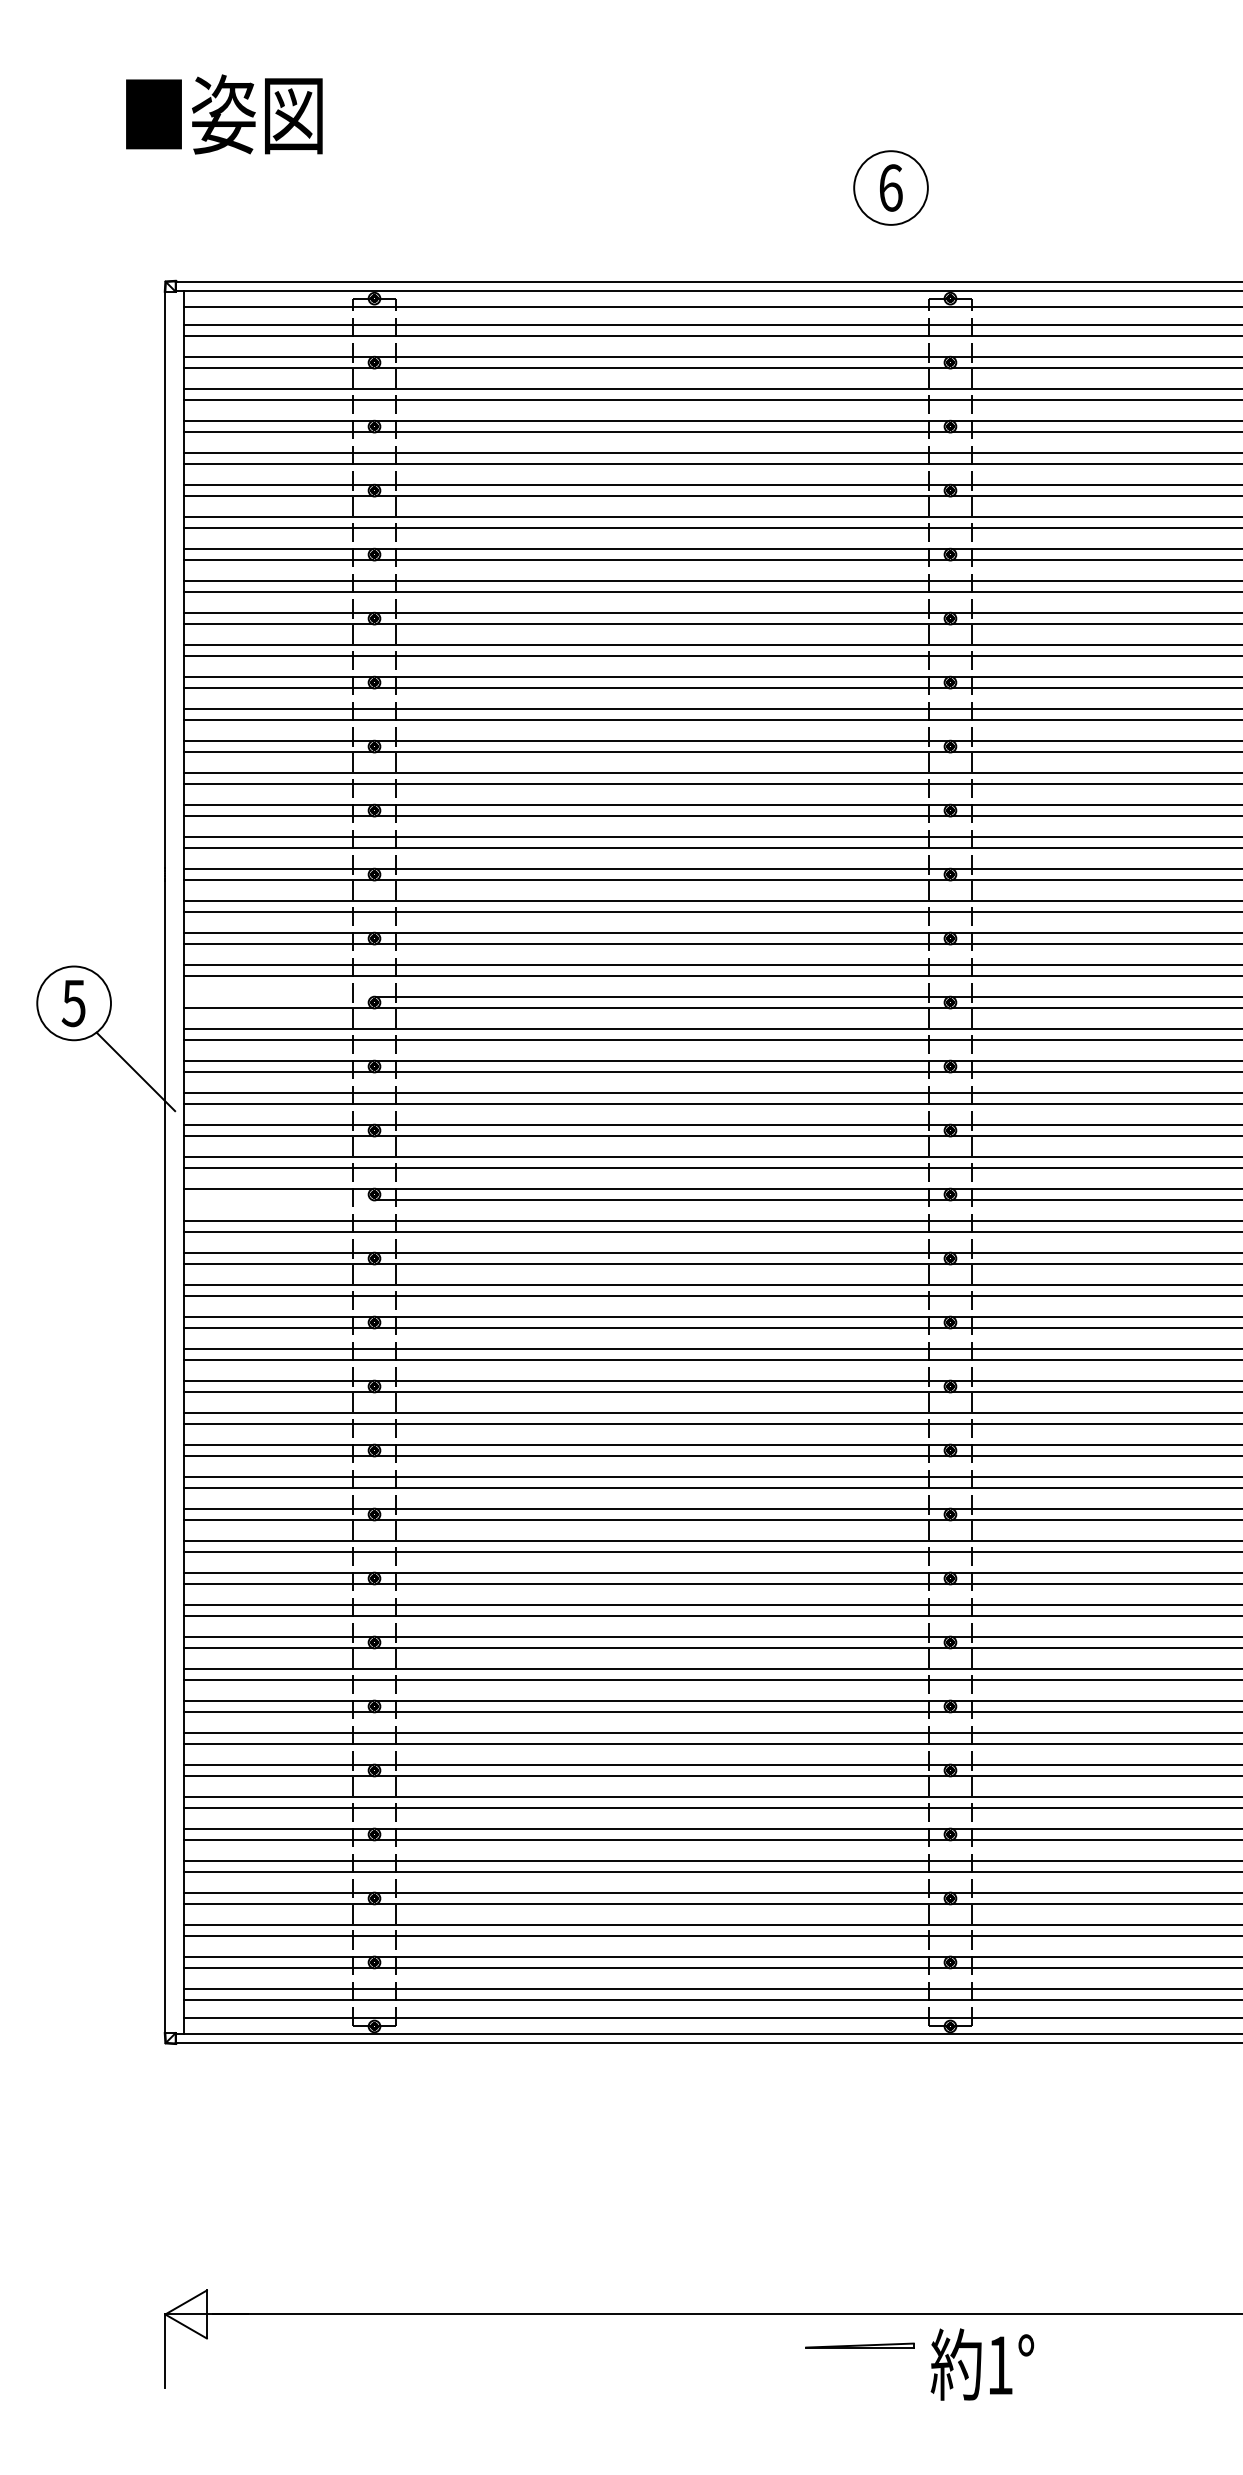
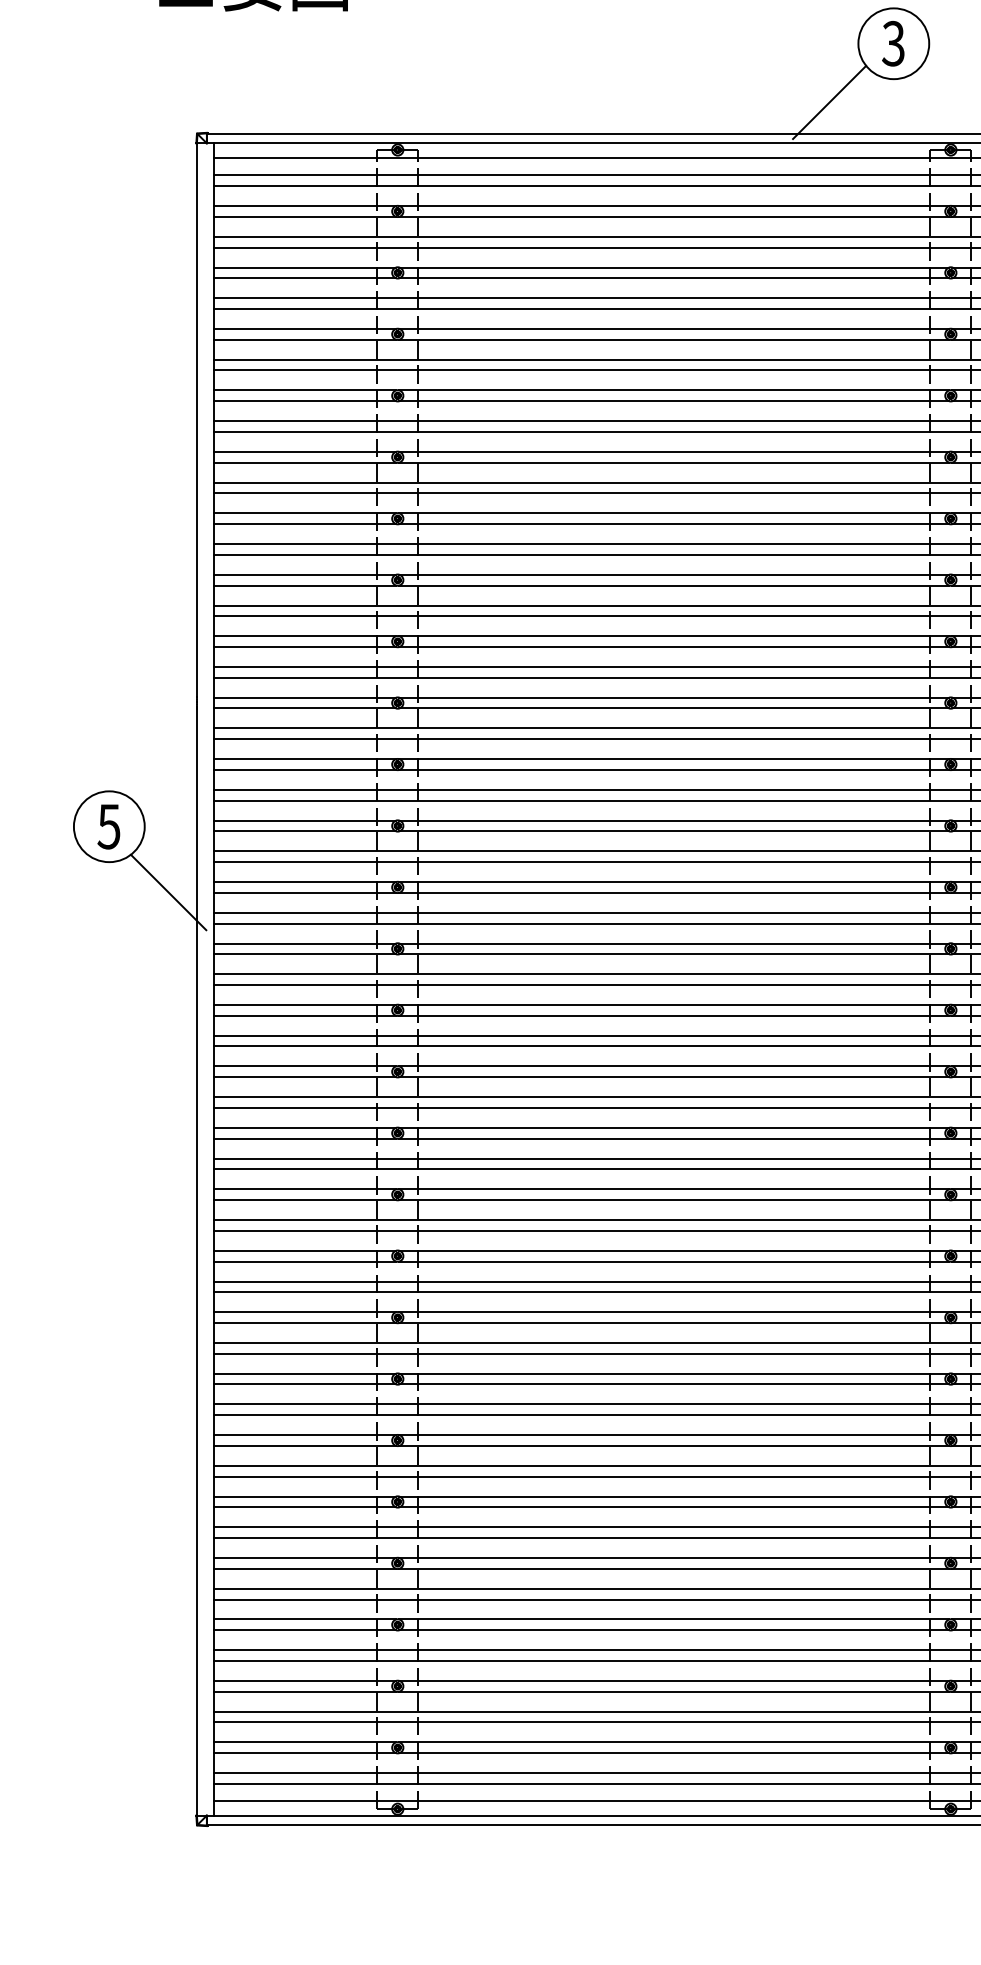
text: (890, 187) -> (893, 43), 6 -> 3
line: (824, 249) -> (829, 102), added
line: (277, 996) -> (304, 820), added
line: (277, 1200) -> (304, 1016), added

